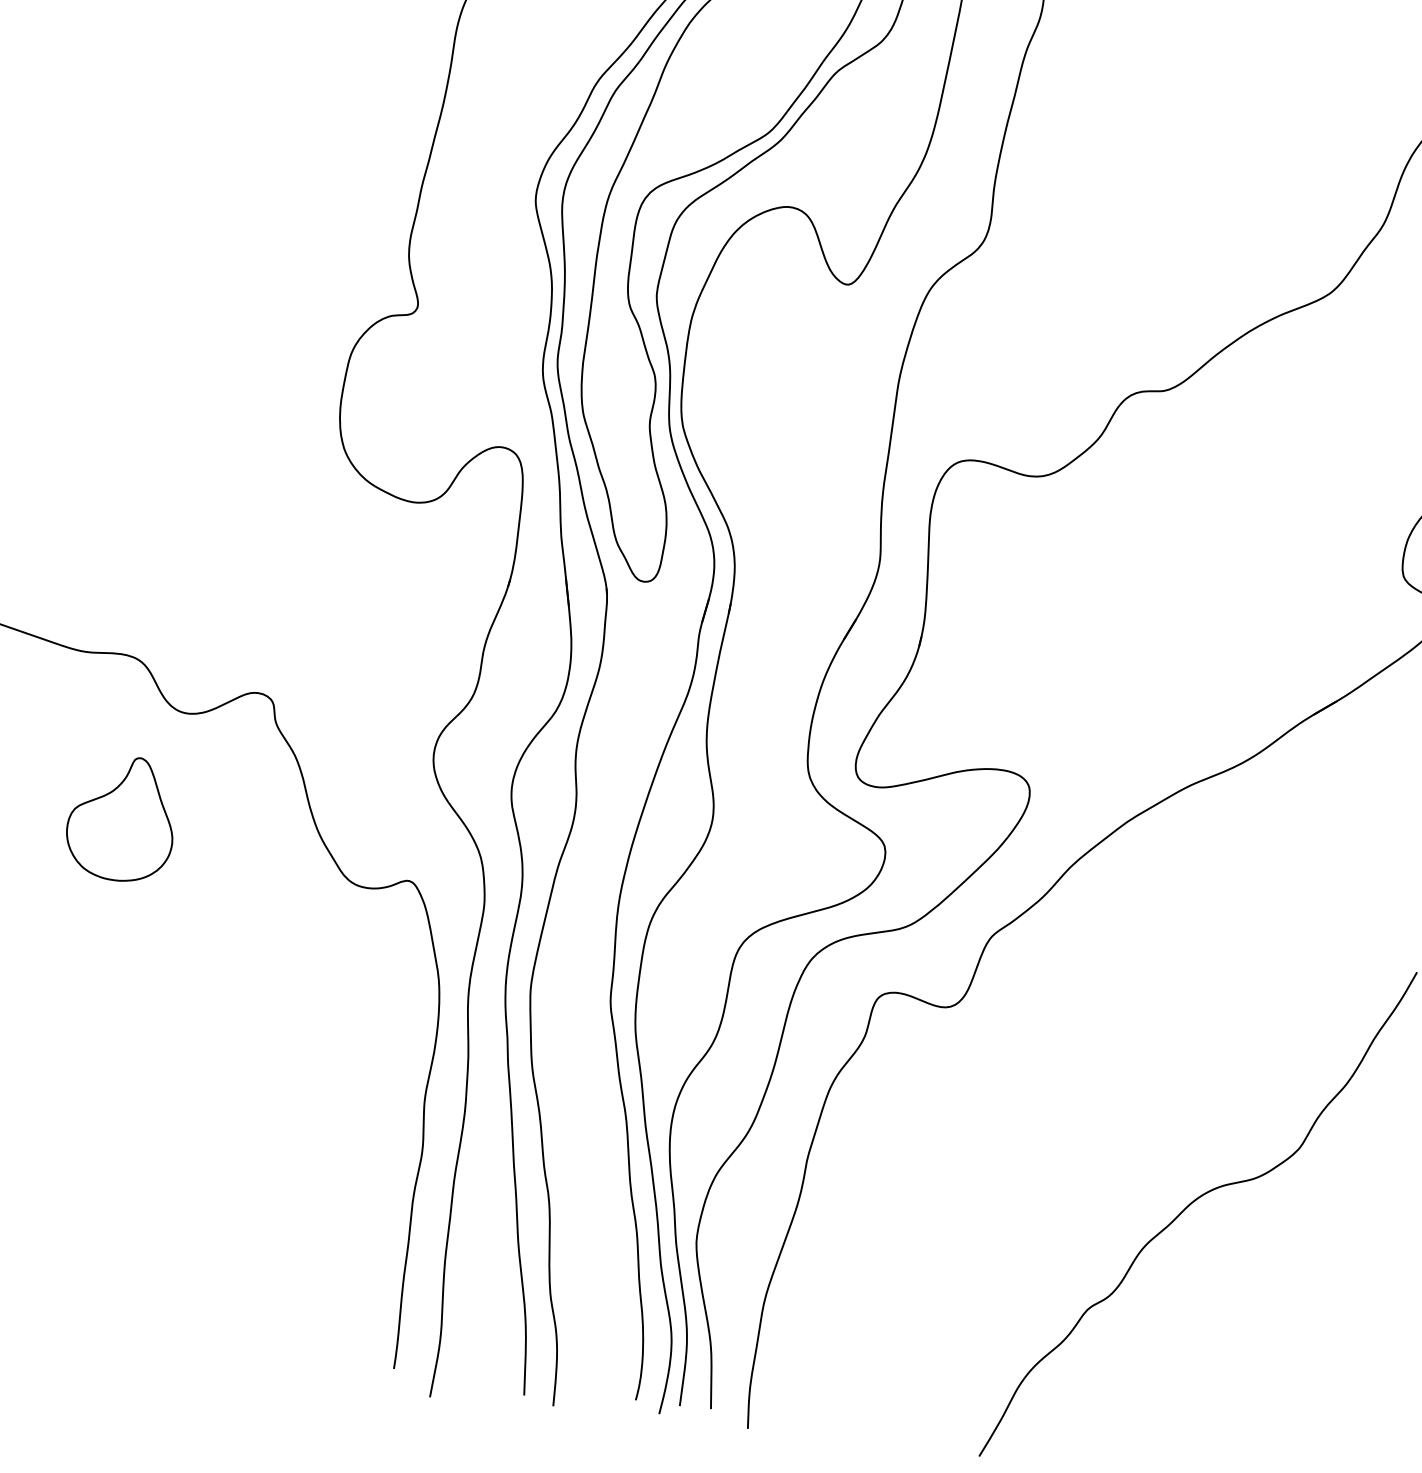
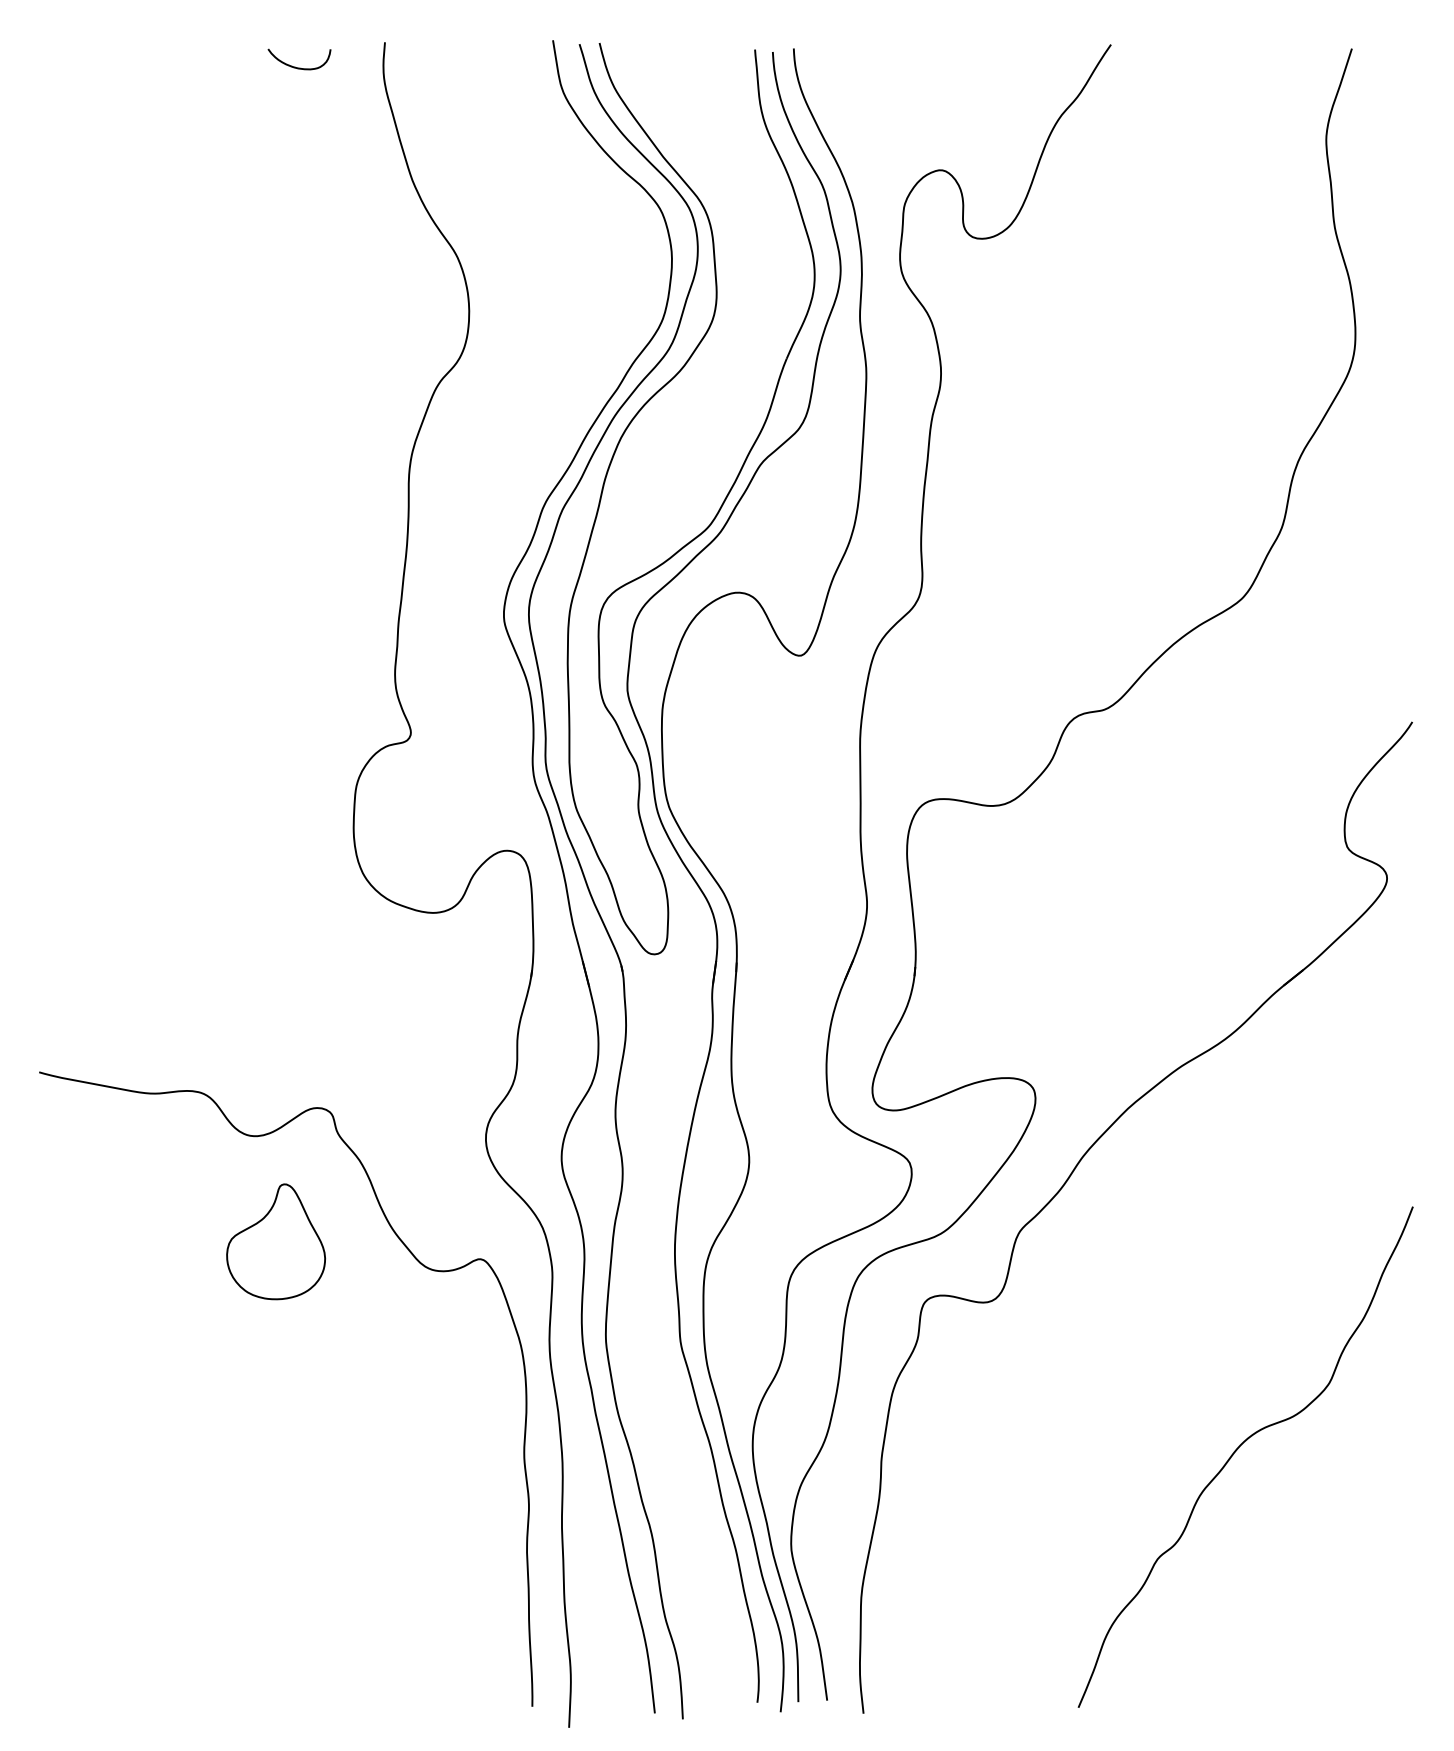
part: (121, 818) -> (275, 1241), moved

